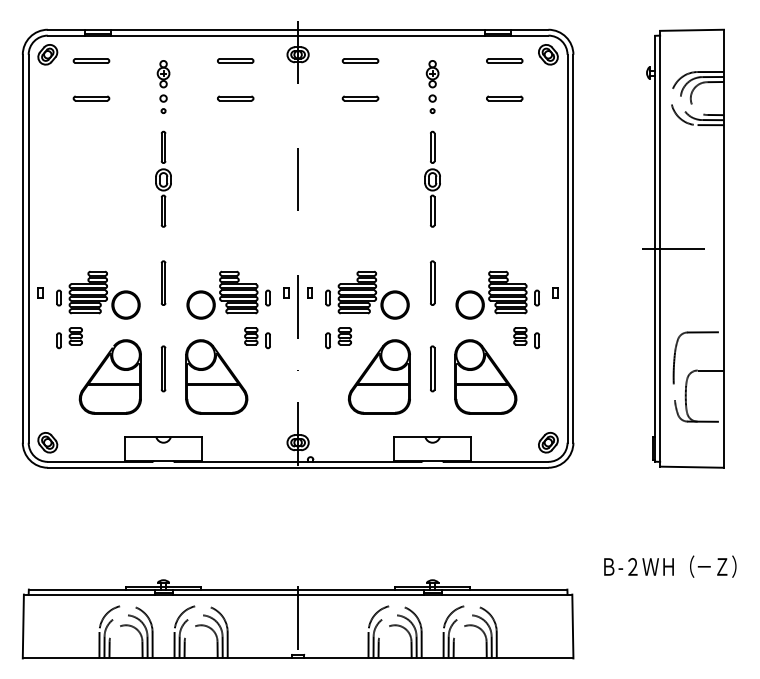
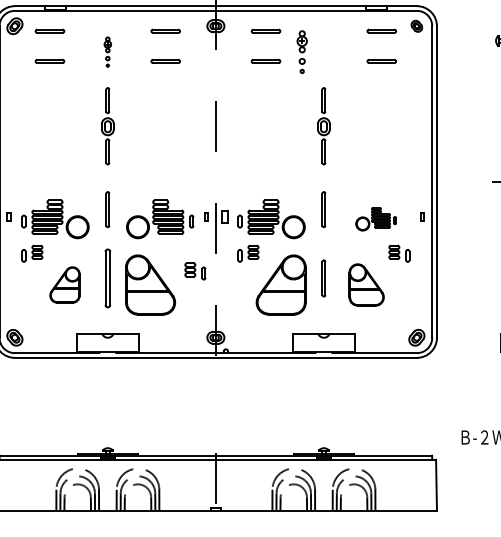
part: (548, 54) -> (416, 26), size x0.7
part: (163, 86) -> (107, 51), size x0.7
part: (432, 86) -> (302, 51), moved
part: (309, 292) -> (225, 217), size x1.6
part: (497, 294) -> (376, 218), size x0.6
part: (257, 338) -> (195, 271), moved
part: (163, 368) -> (107, 278), size x1.6
part: (109, 376) -> (64, 284), size x0.6
part: (485, 376) -> (366, 284), size x0.7

